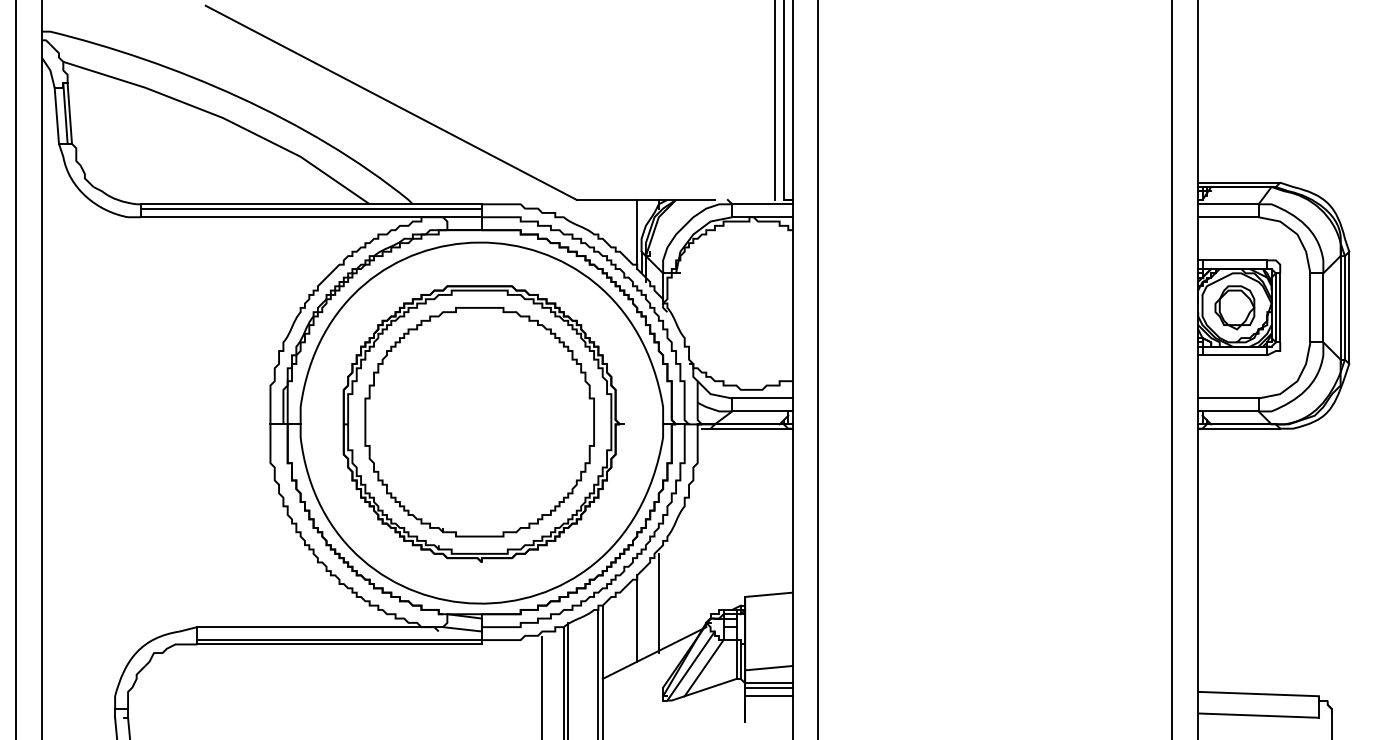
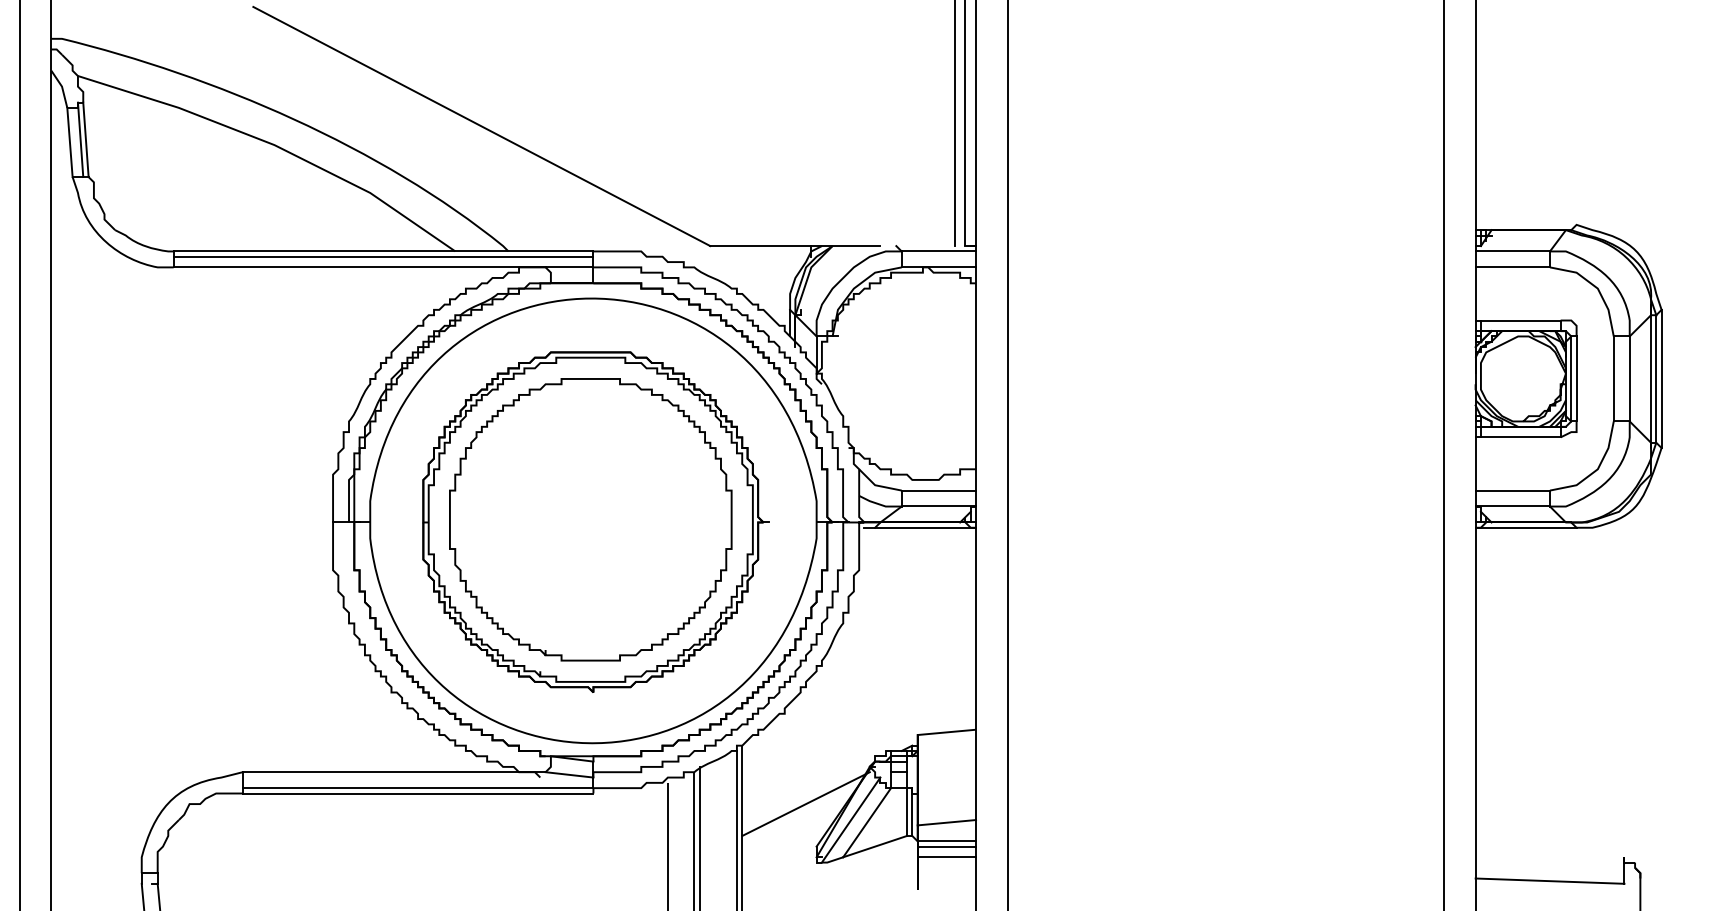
line: (1238, 182) -> (1525, 224), removed
line: (637, 234) -> (784, 288), removed
part: (1234, 307) -> (1520, 378), removed
line: (658, 603) -> (811, 742), removed
line: (637, 618) -> (784, 761), removed
line: (1258, 693) -> (1549, 854), removed

